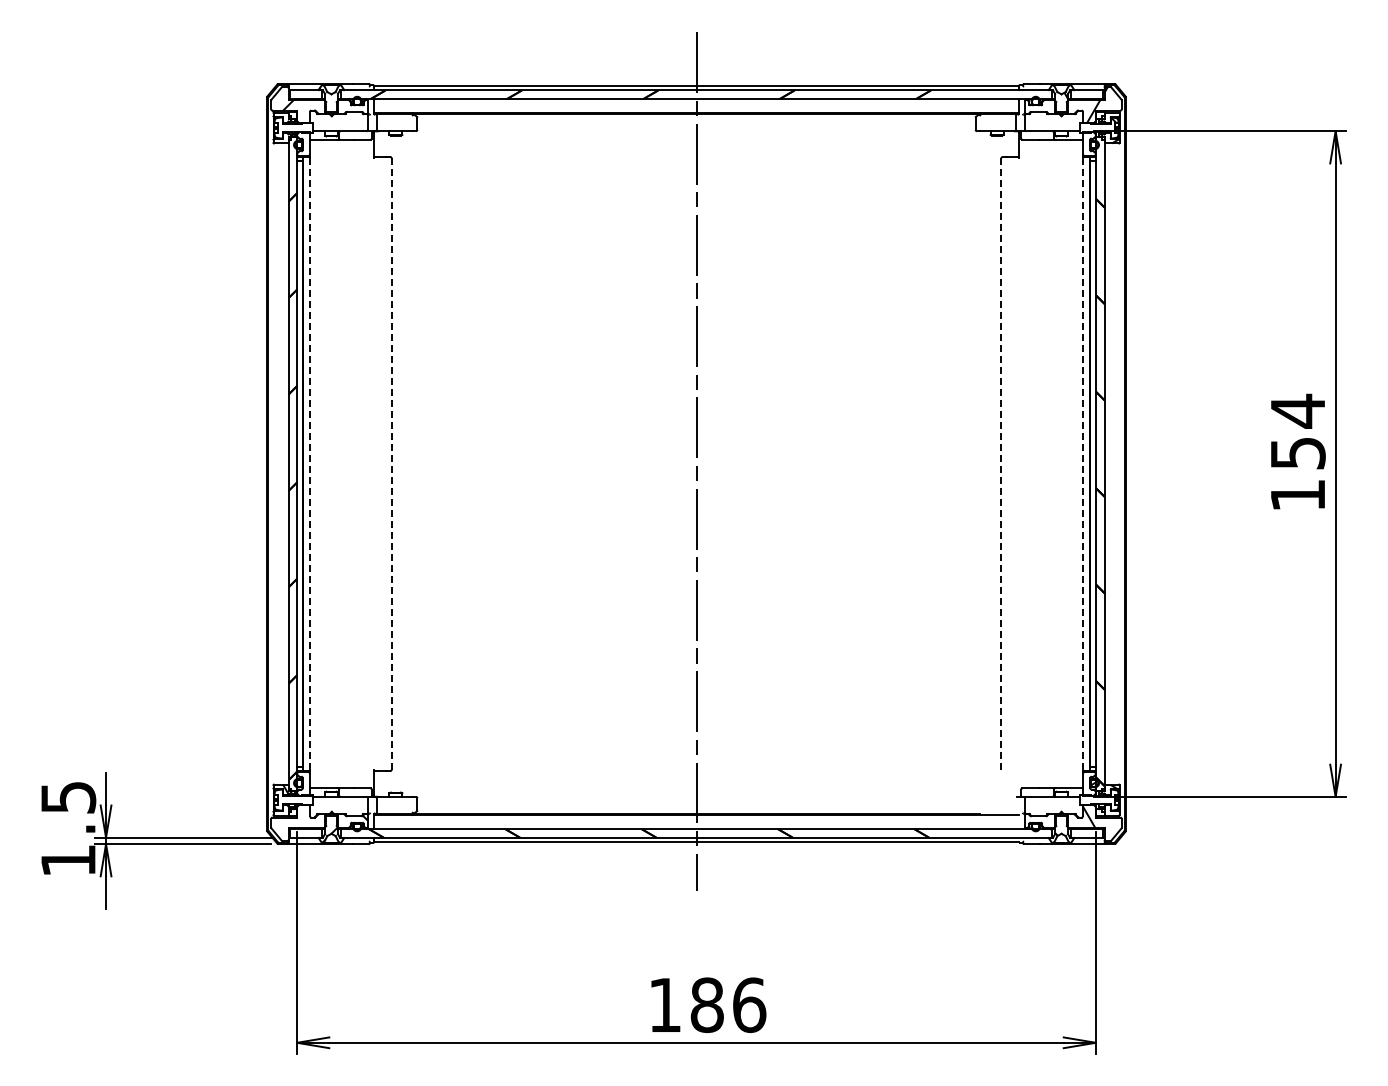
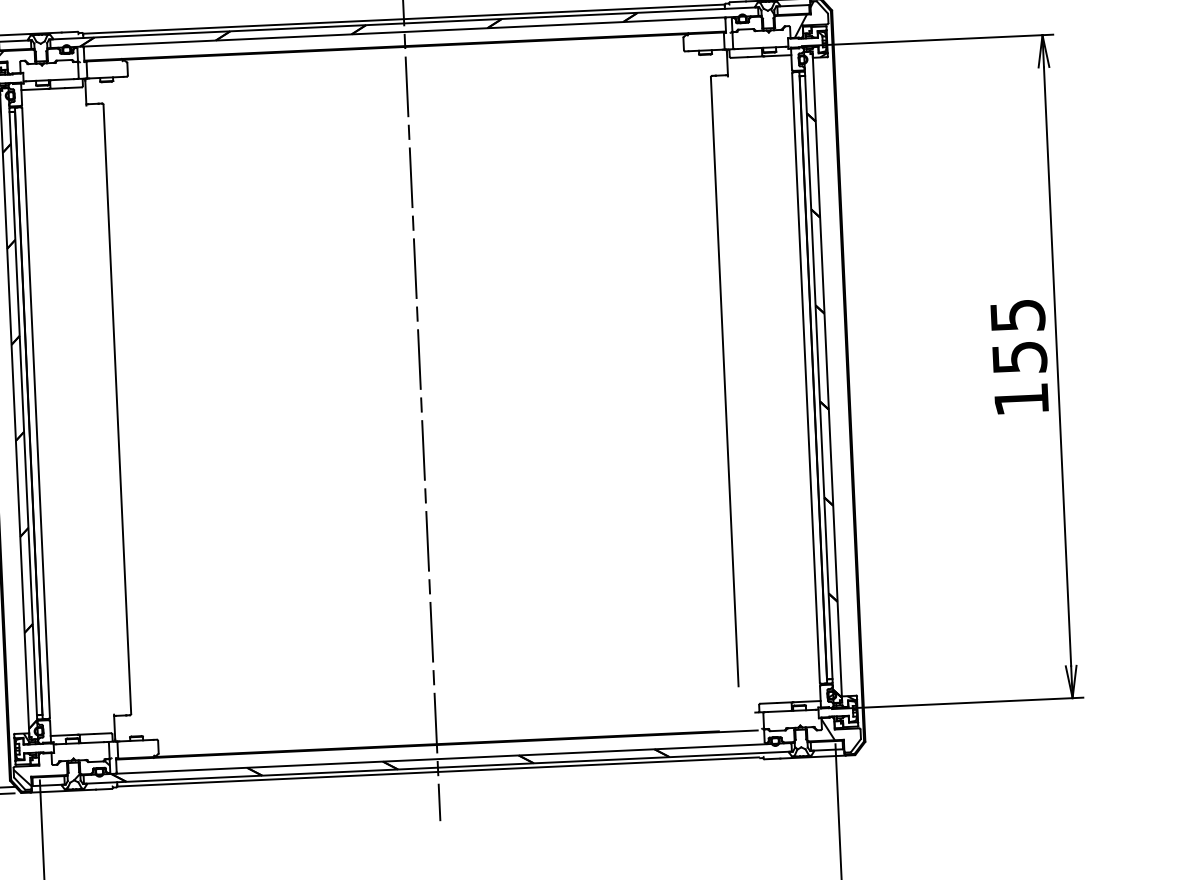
text: (1298, 410) -> (1018, 314), 154 -> 155
line: (310, 464) -> (36, 413), dashed -> solid
line: (391, 464) -> (117, 409), dashed -> solid
line: (1001, 464) -> (724, 382), dashed -> solid
line: (1083, 464) -> (806, 378), dashed -> solid
hatch: (279, 828) -> (22, 777), added

